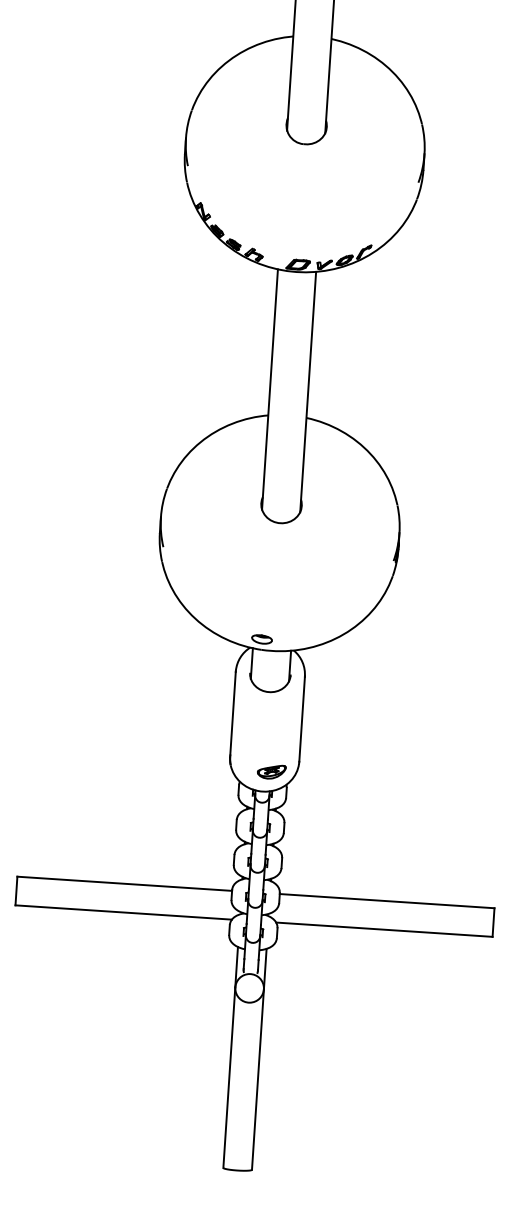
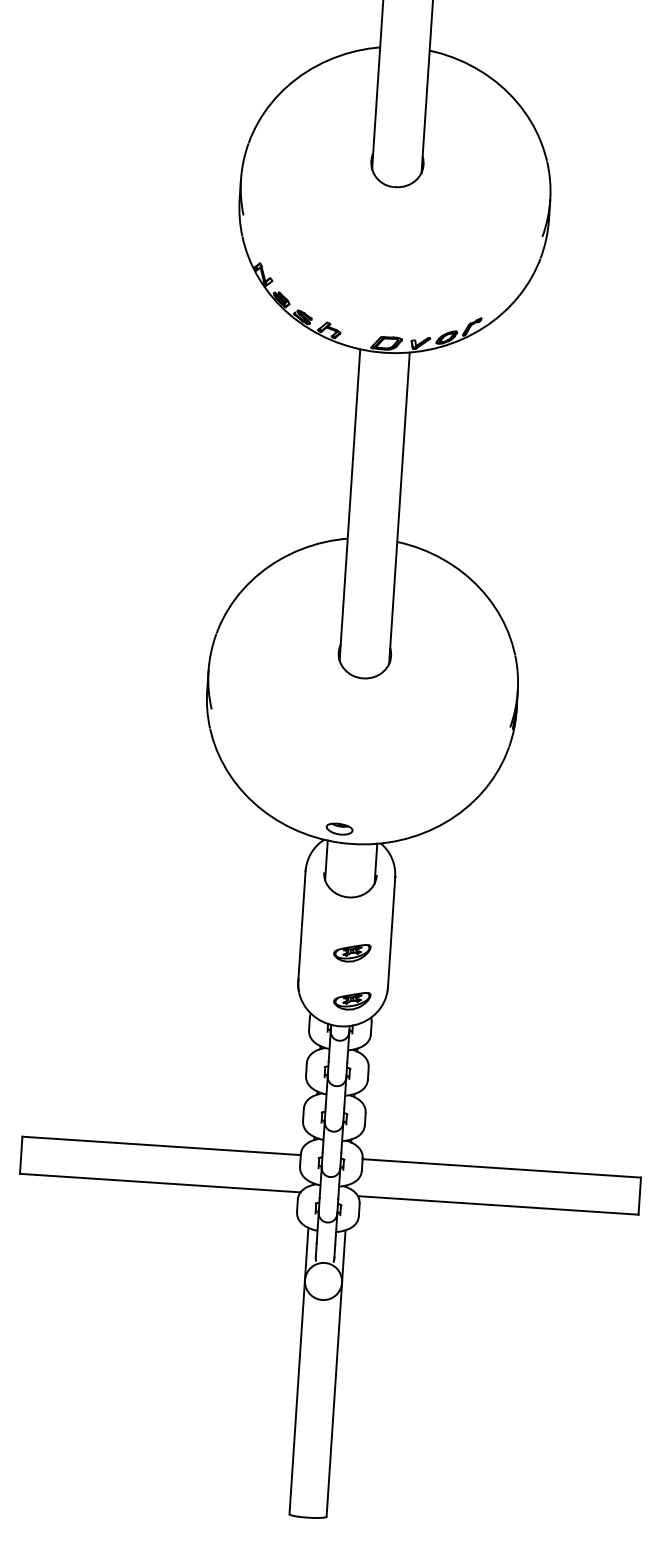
part: (271, 734) -> (351, 952), added

